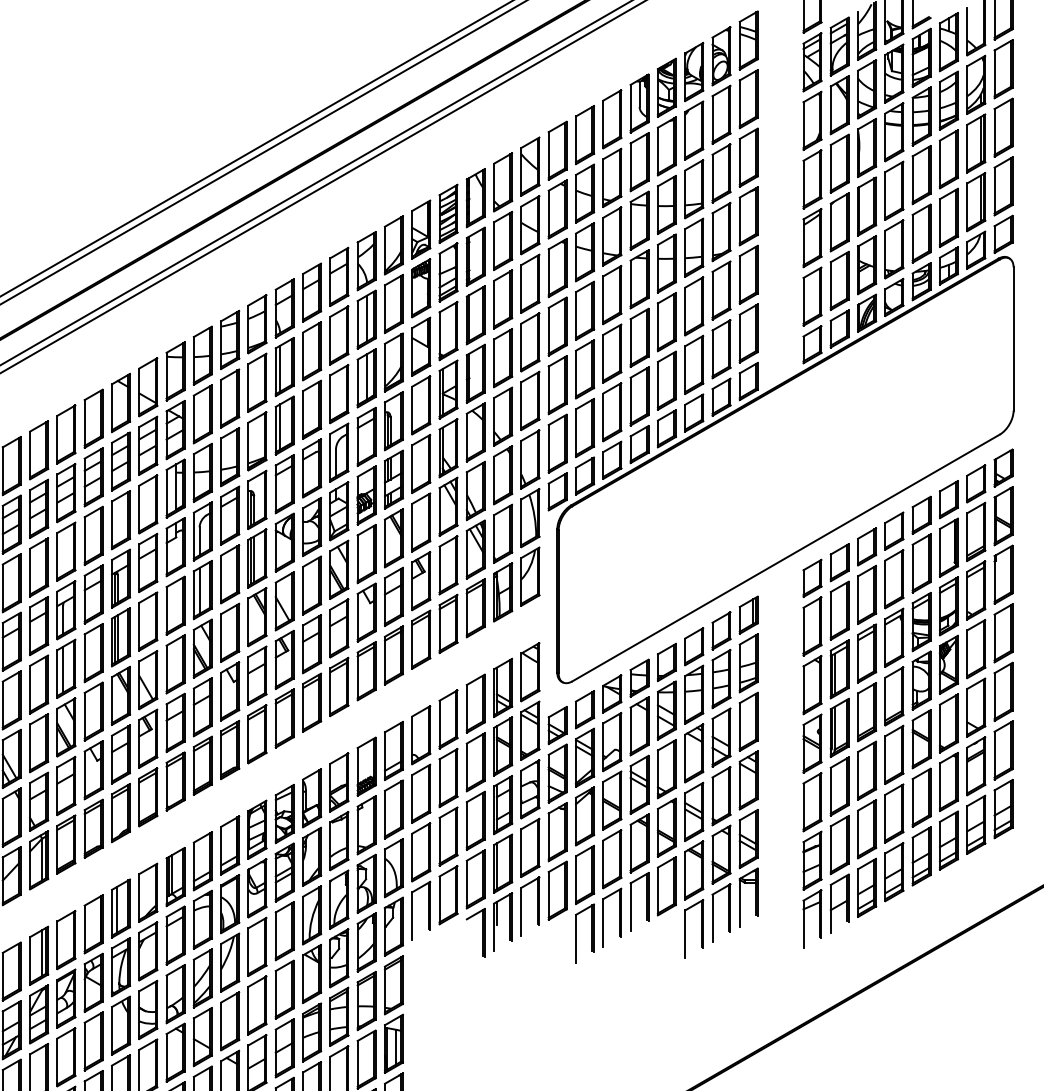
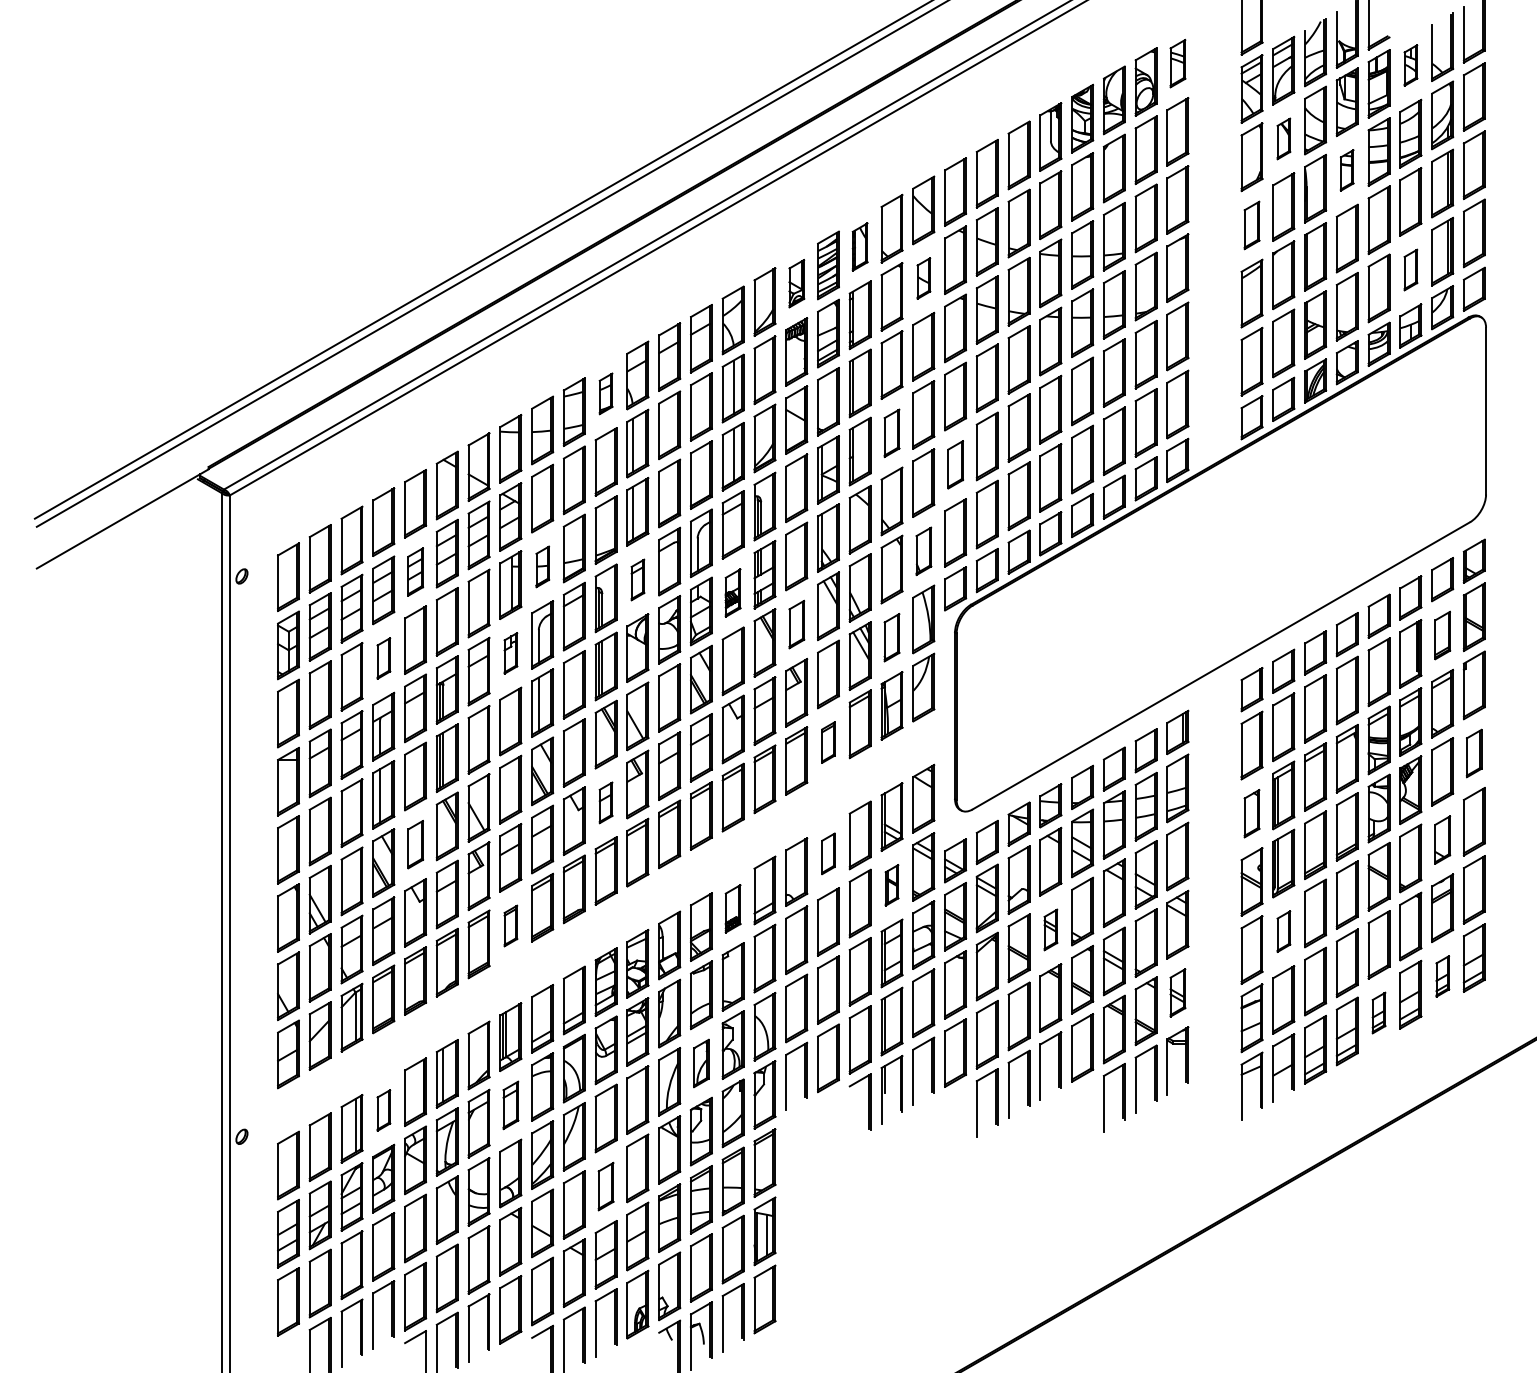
part: (748, 40) -> (1177, 63), size x0.7
part: (948, 42) -> (1410, 65), size x0.6
part: (839, 104) -> (1283, 138), size x0.6
part: (893, 132) -> (1346, 170), size x0.6
part: (812, 179) -> (1251, 225), size x0.7
part: (475, 197) -> (859, 246), size x0.7
part: (948, 217) -> (1410, 269), size x0.6
part: (530, 225) -> (923, 278), size x0.6
part: (421, 229) -> (796, 283), size x0.7
part: (256, 323) -> (605, 393), size x0.6
part: (502, 358) -> (891, 433), size x0.7
part: (557, 384) -> (955, 464), size x0.7
part: (530, 459) -> (923, 551), size x0.7
part: (202, 472) -> (542, 566), size x0.6
part: (93, 476) -> (415, 571), size x0.7
part: (284, 483) -> (637, 579), size x0.6
part: (366, 494) -> (732, 592), size x0.7
part: (421, 522) -> (796, 624), size x0.7
part: (976, 531) -> (1442, 635), size x0.7
part: (502, 533) -> (891, 637), size x0.7
part: (175, 547) -> (510, 653), size x0.6
part: (66, 551) -> (383, 658), size x0.6
part: (448, 623) -> (828, 742), size x0.6
part: (1002, 633) -> (1473, 753), size x0.7
part: (256, 675) -> (605, 802), size x0.6
part: (812, 684) -> (1251, 813), size x0.7
part: (976, 707) -> (1442, 839), size x0.7
part: (93, 711) -> (415, 844), size x0.7
part: (448, 719) -> (828, 853), size x0.6
part: (502, 746) -> (891, 885), size x0.6
part: (366, 766) -> (732, 908), size x0.7
part: (175, 781) -> (510, 925), size x0.6
part: (639, 784) -> (1050, 929), size x0.6
part: (839, 786) -> (1283, 931), size x0.6
part: (976, 824) -> (1442, 976), size x0.6
part: (748, 838) -> (1177, 992), size x0.7
part: (921, 855) -> (1378, 1012), size x0.6
part: (339, 899) -> (701, 1063), size x0.7
part: (175, 935) -> (510, 1105), size x0.7
part: (66, 940) -> (383, 1110), size x0.6
part: (256, 1005) -> (605, 1186), size x0.7

